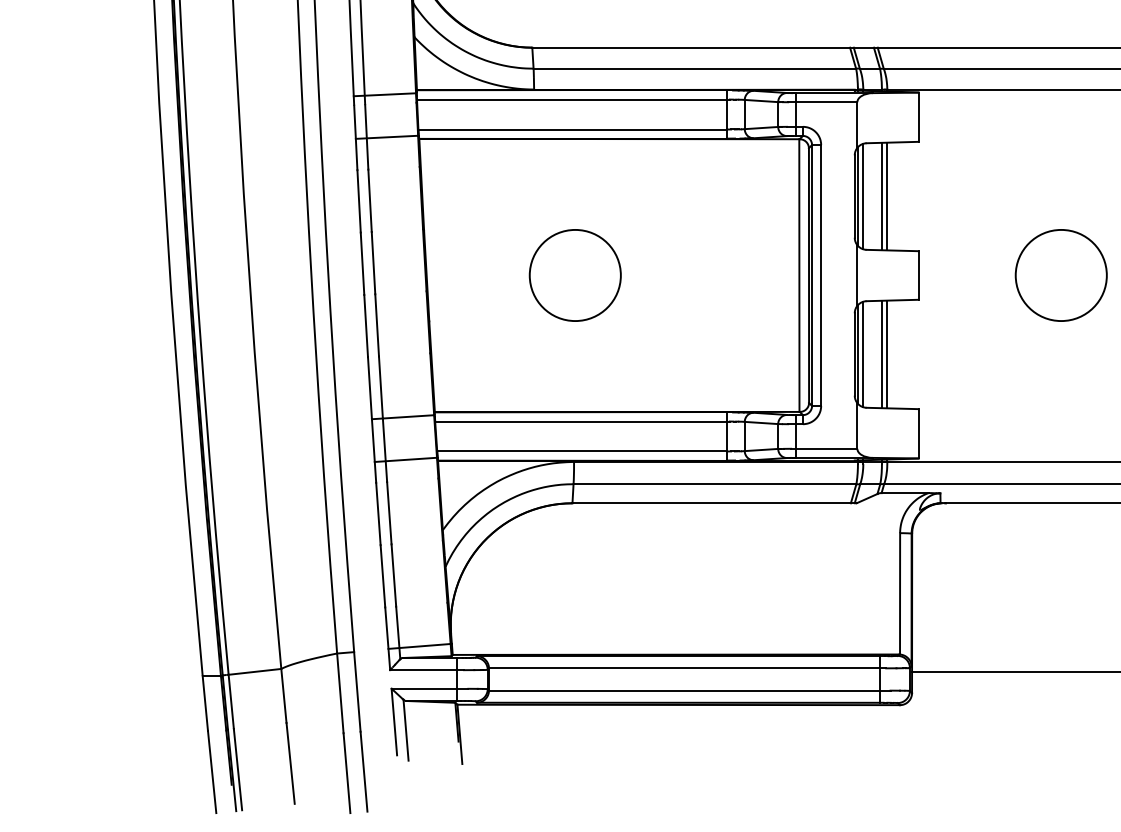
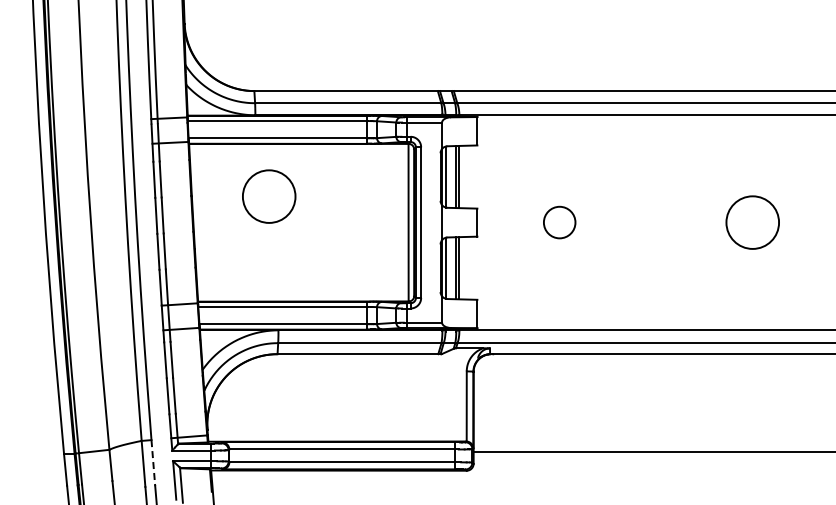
circle: (575, 275) -> (269, 196), moved
circle: (1060, 275) -> (559, 222), size x0.6
line: (357, 692) -> (153, 463), solid -> dashed

